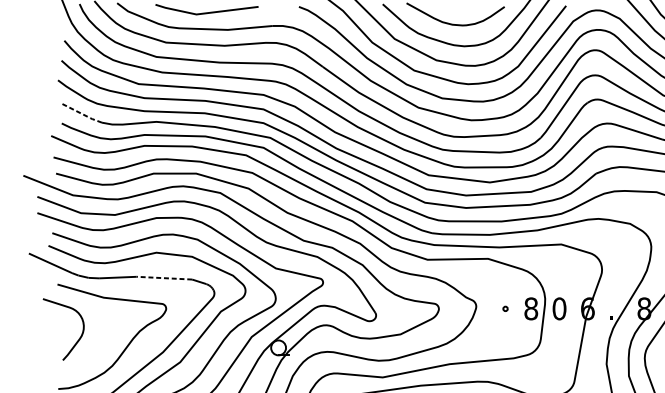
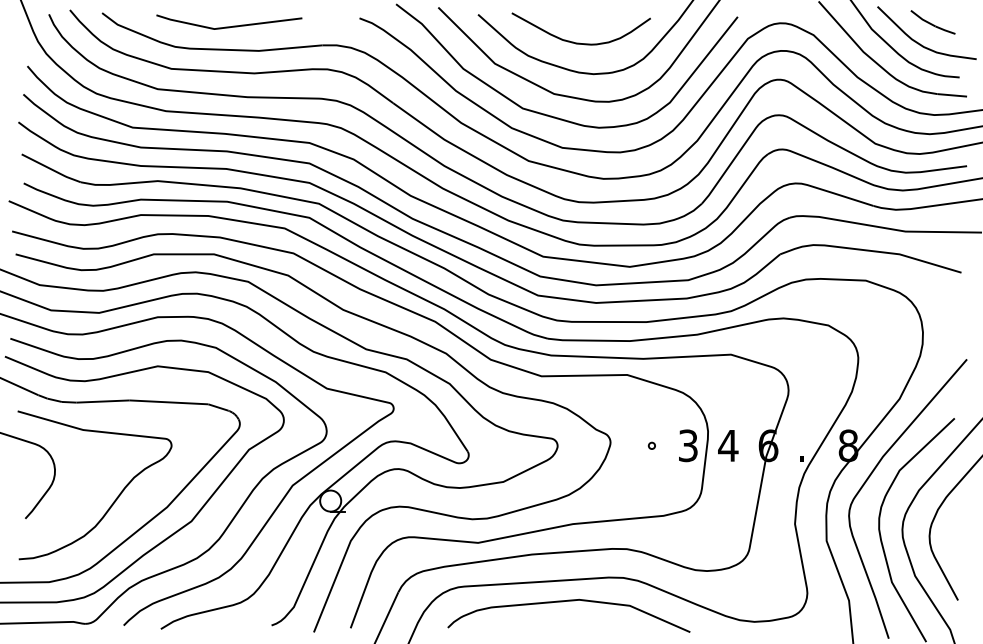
line: (81, 113) -> (51, 169), dashed -> solid
line: (164, 278) -> (168, 402), dashed -> solid
text: (531, 308) -> (688, 445), 8 -> 3
text: (559, 308) -> (728, 445), 0 -> 4

